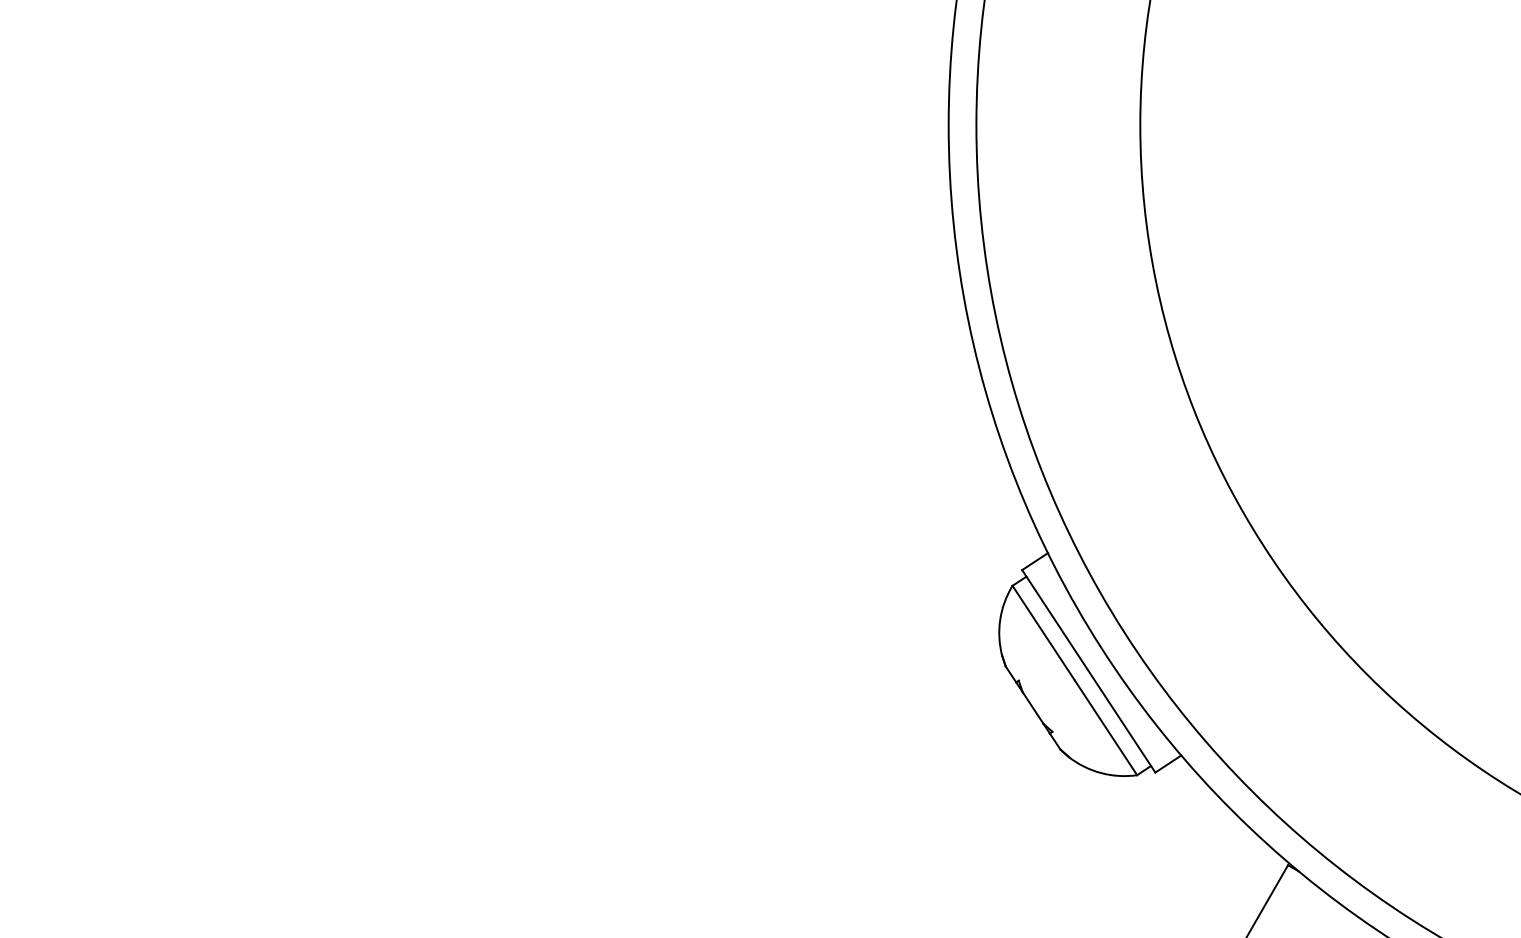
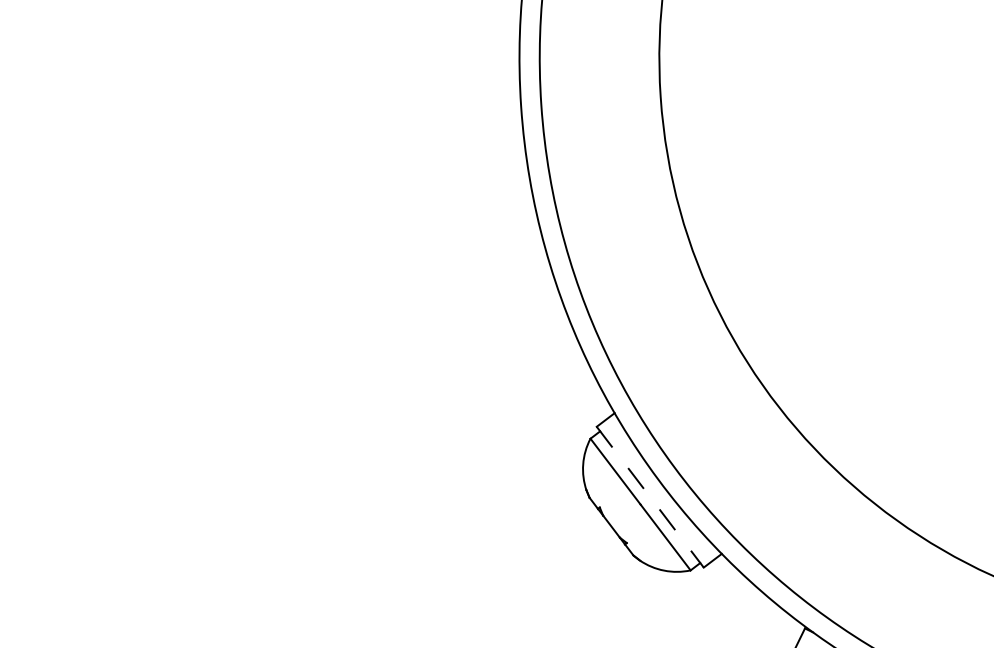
line: (1089, 671) -> (650, 497), solid -> dashed

